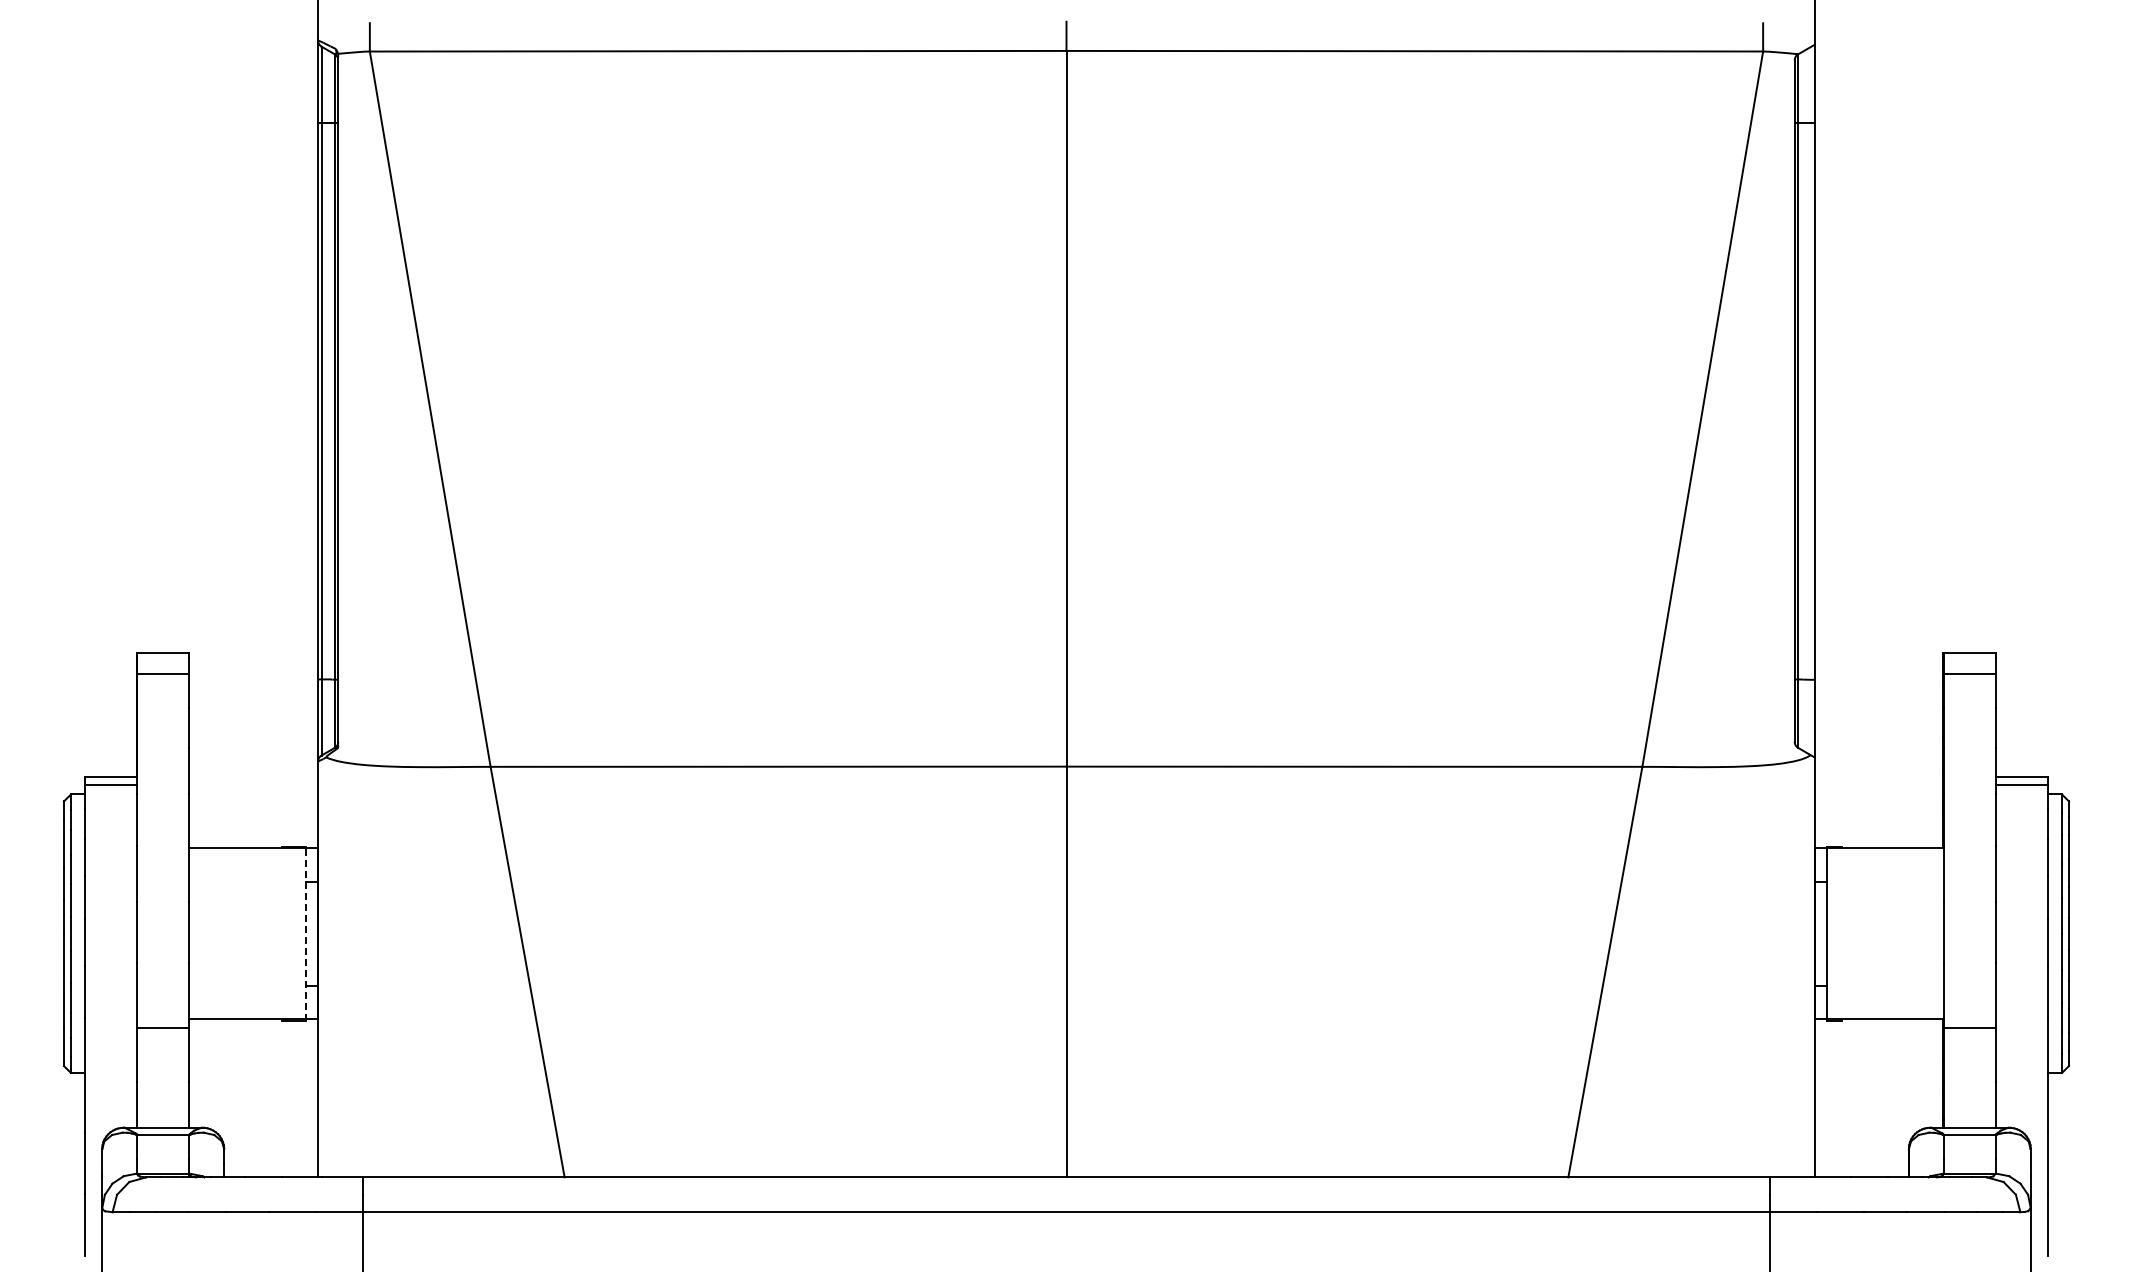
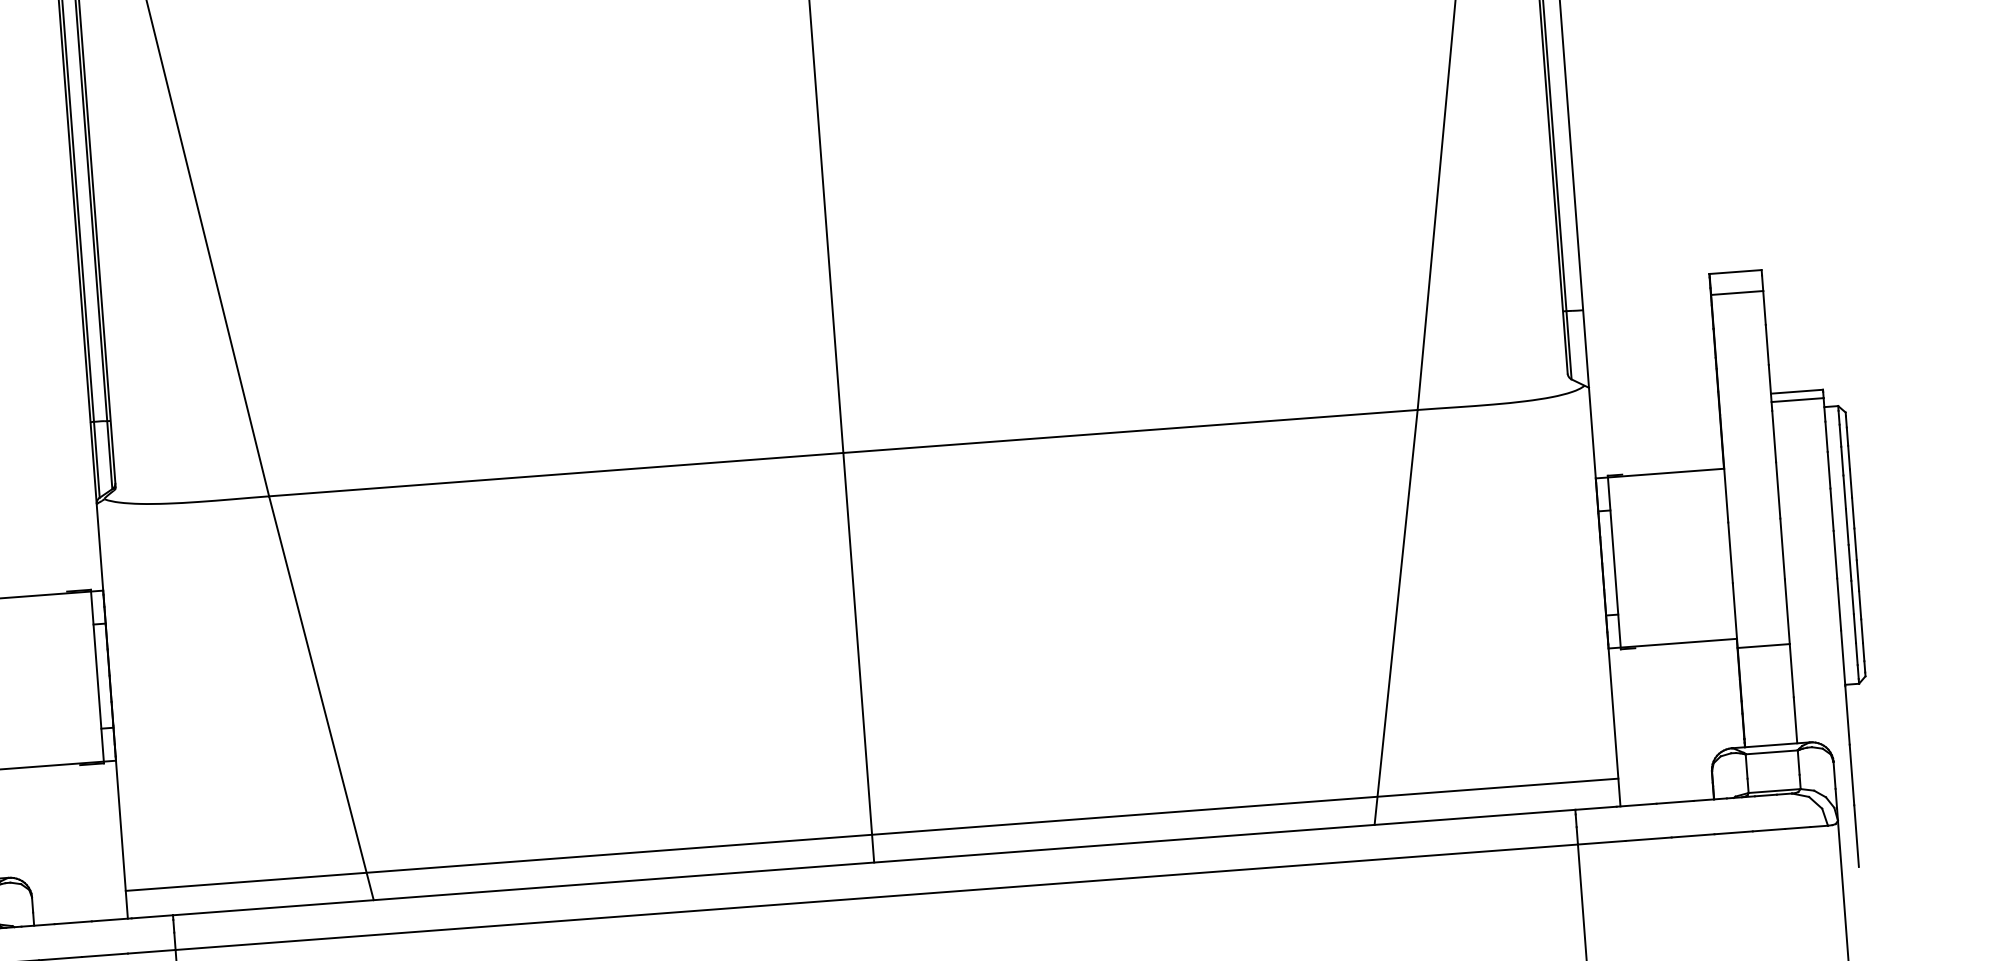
line: (305, 933) -> (97, 676), dashed -> solid
line: (1066, 1149) -> (872, 834), added

